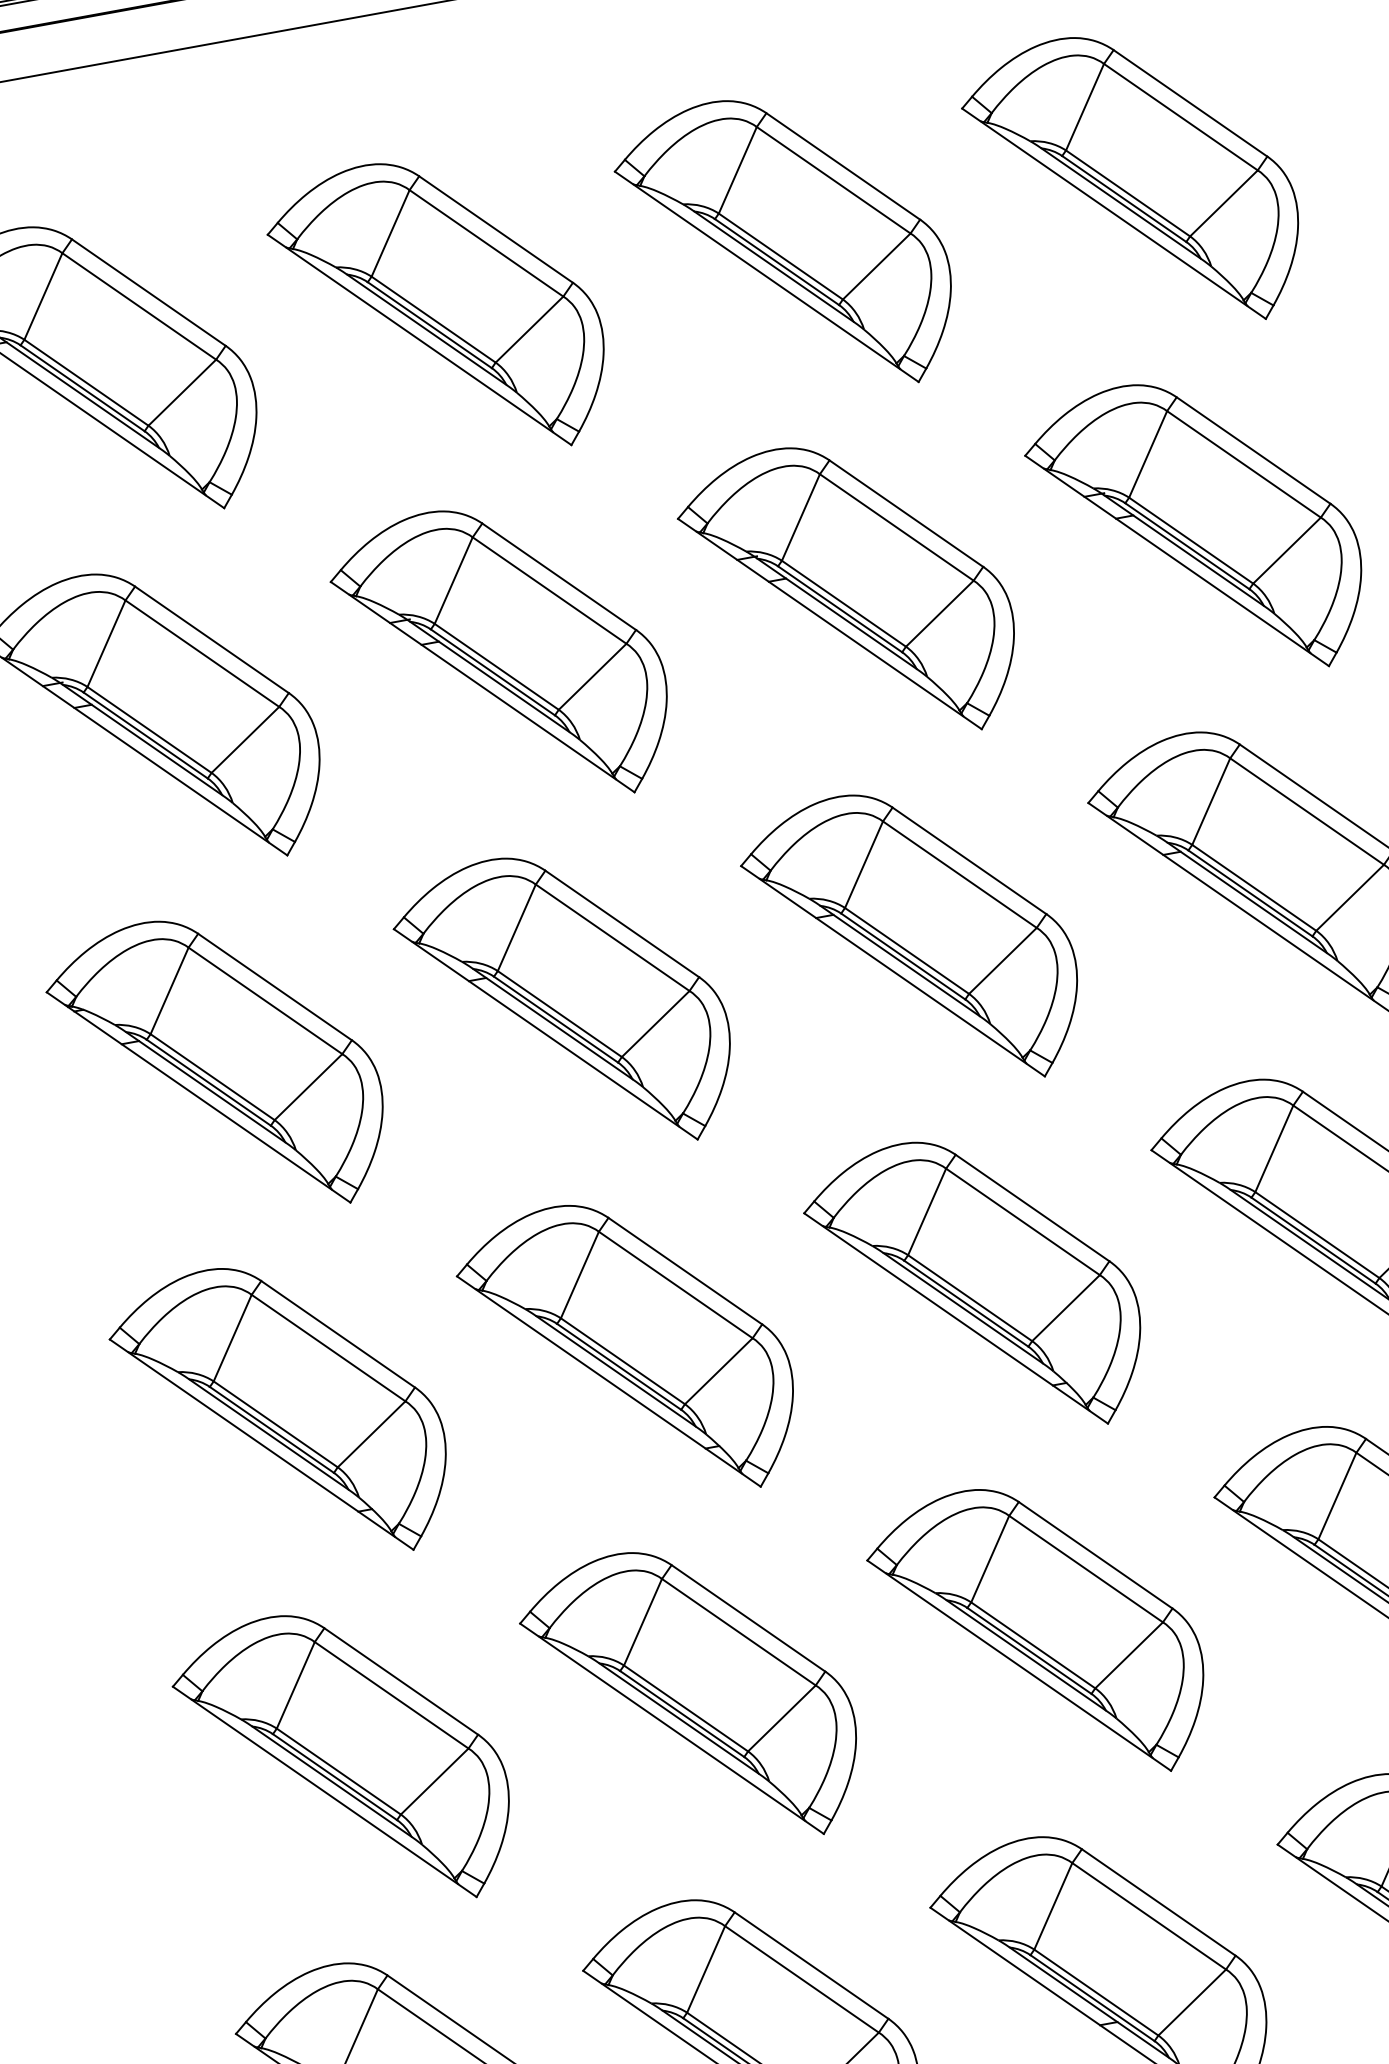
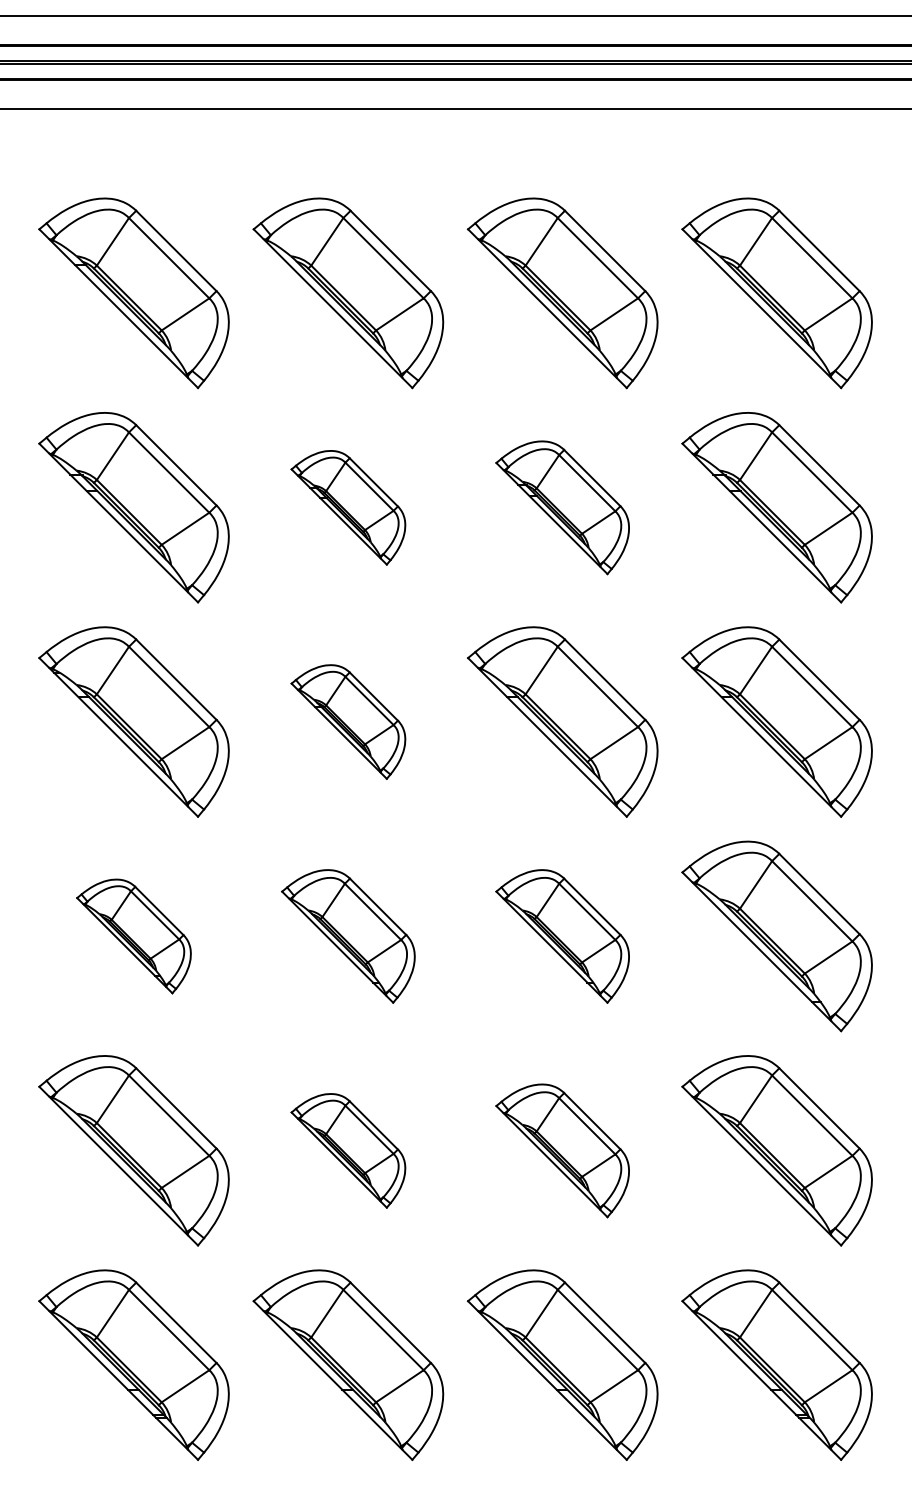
part: (849, 594) -> (562, 507), size x0.7
part: (503, 657) -> (348, 507), size x0.6
part: (566, 1004) -> (348, 721), size x0.6
part: (976, 1289) -> (562, 936), size x0.7
part: (629, 1352) -> (348, 936), size x0.7
part: (281, 1415) -> (133, 936), size x0.6
part: (1038, 1635) -> (562, 1150), size x0.7
part: (692, 1698) -> (348, 1150), size x0.6

